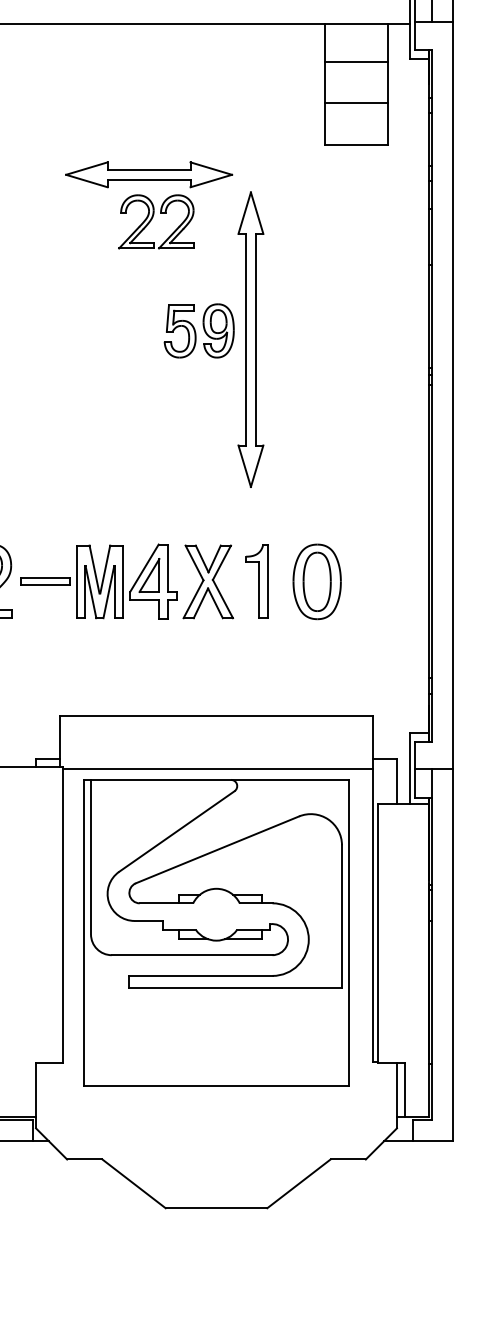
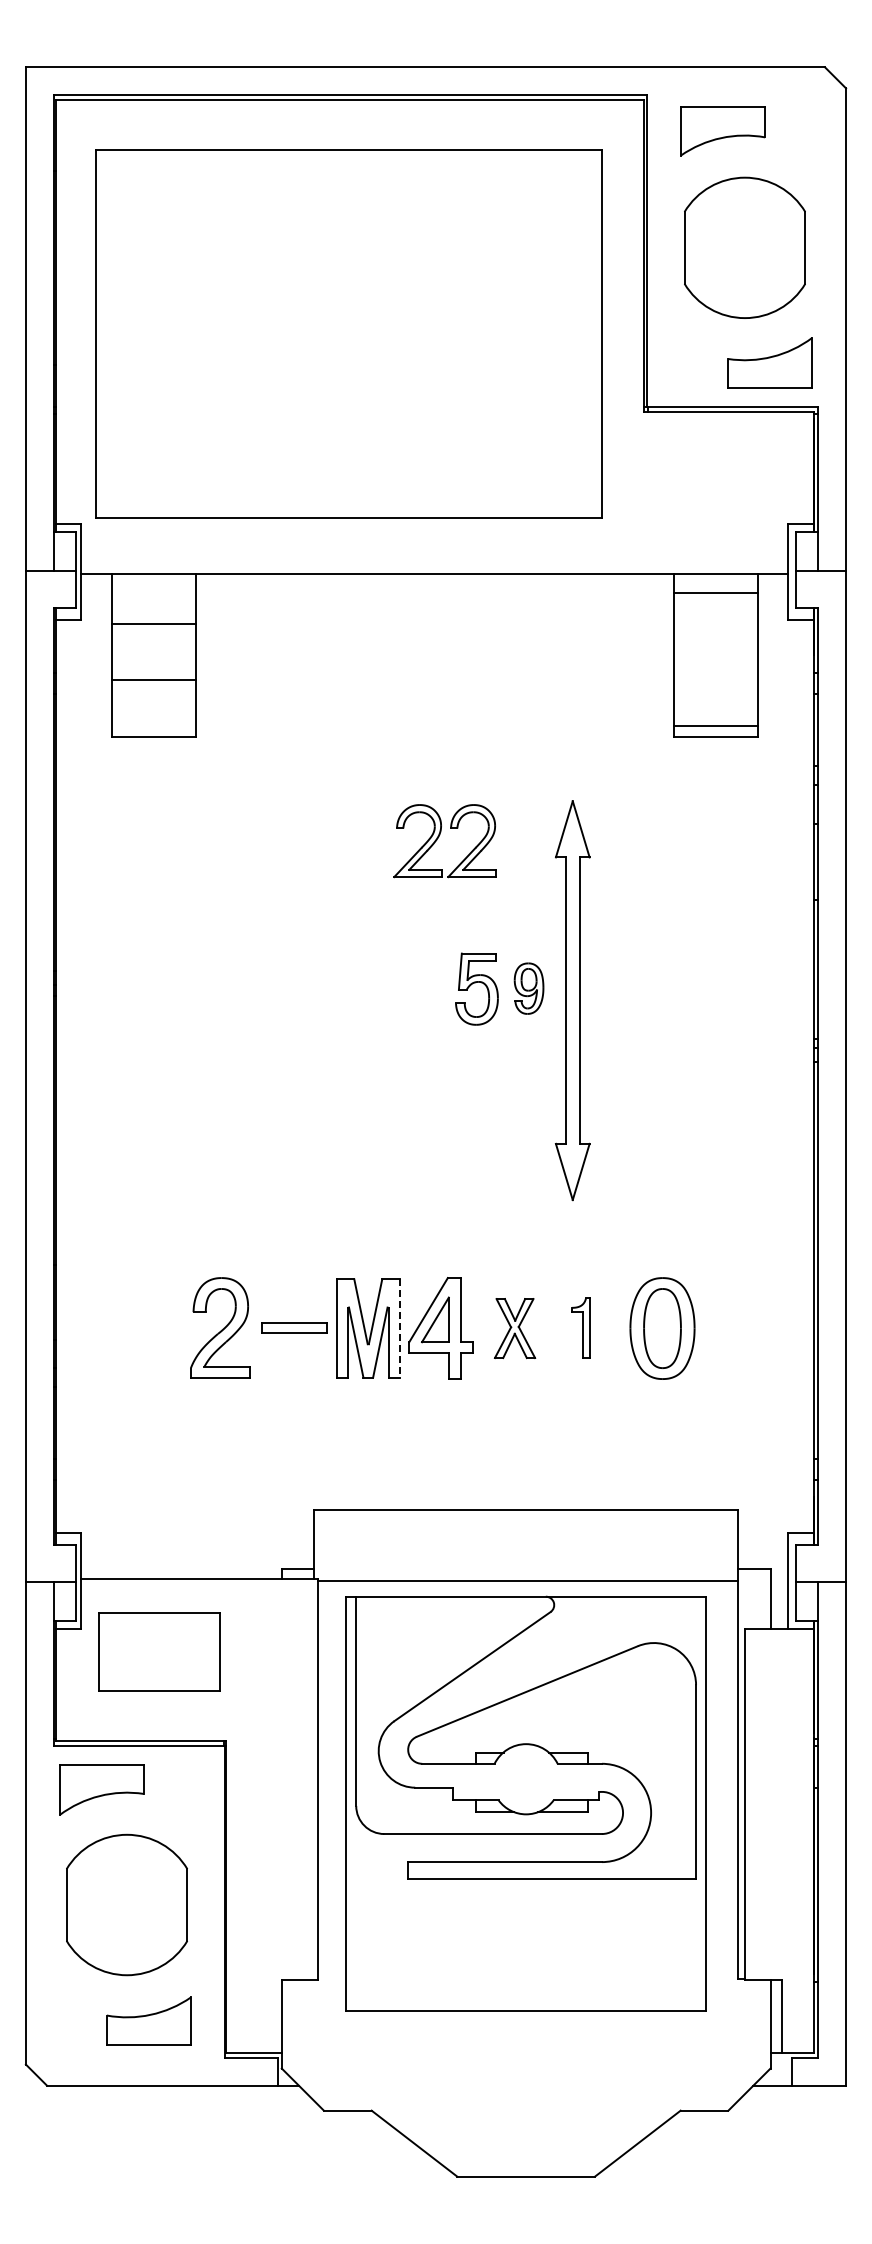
line: (356, 61) -> (715, 593), moved
line: (356, 103) -> (715, 726), moved
part: (148, 174) -> (434, 777), removed
part: (218, 330) -> (528, 988), size x0.7
part: (207, 581) -> (514, 1328), size x0.6
part: (256, 581) -> (580, 1327), size x0.6
line: (122, 582) -> (399, 1329), solid -> dashed

